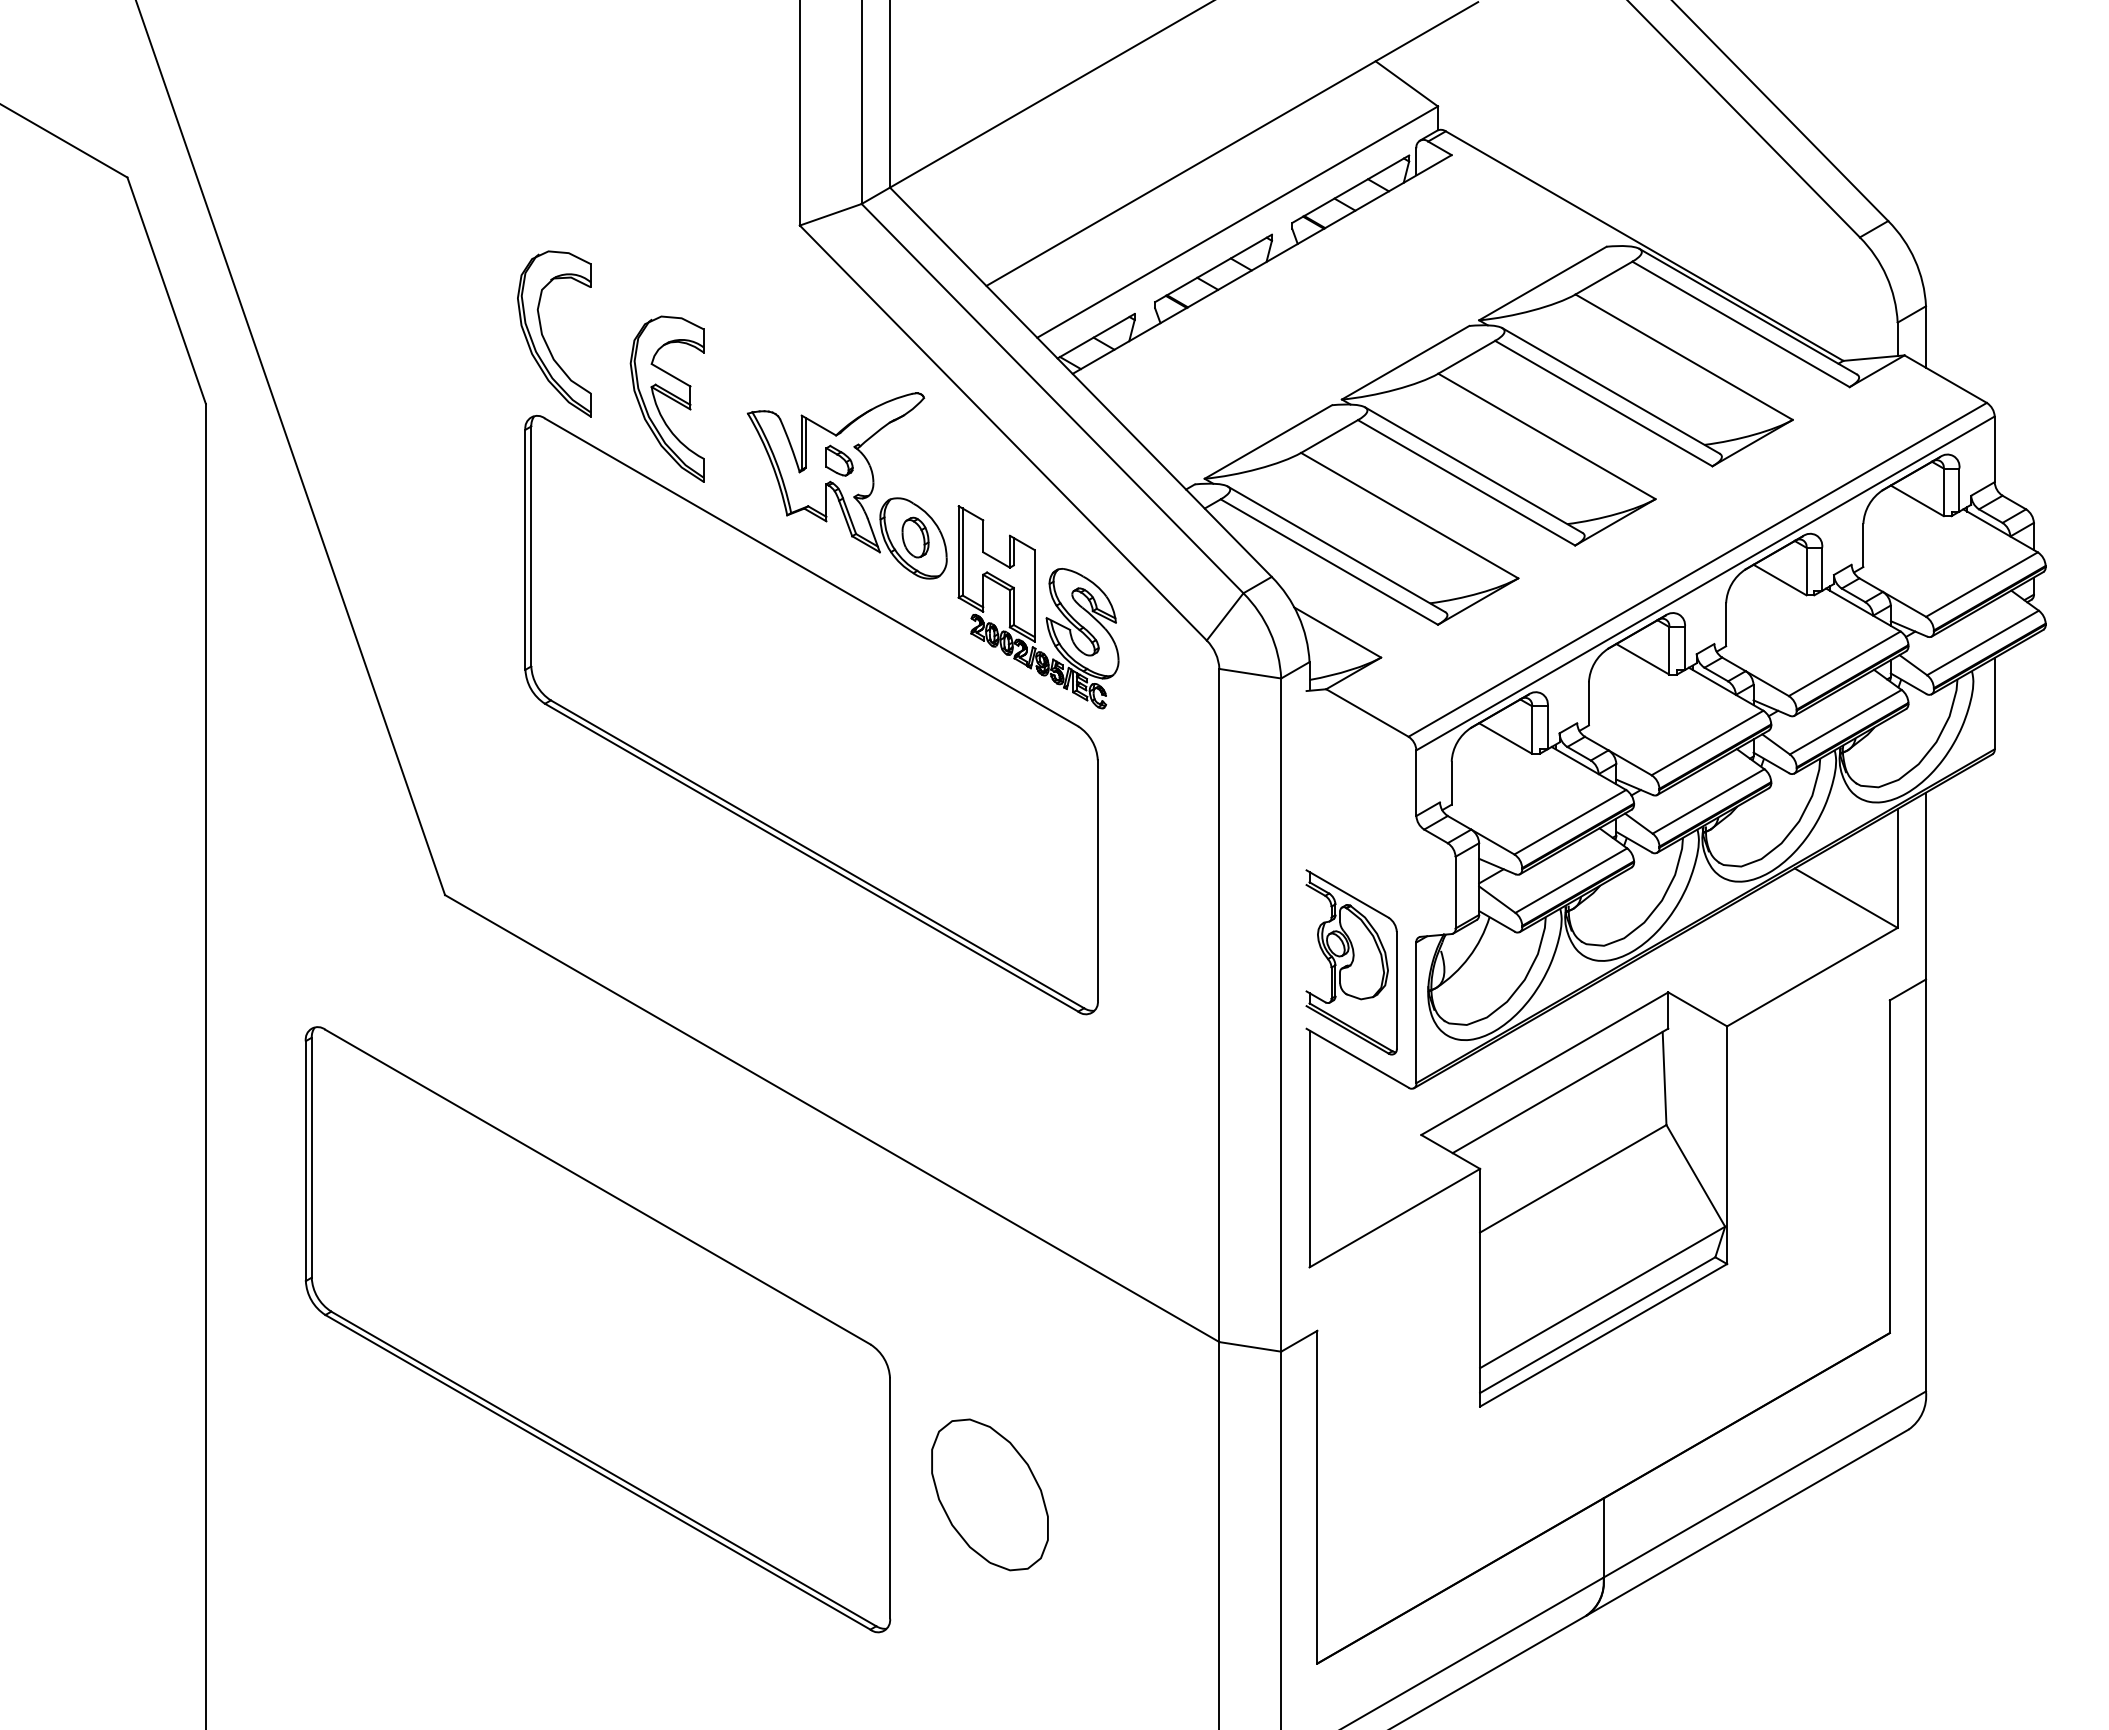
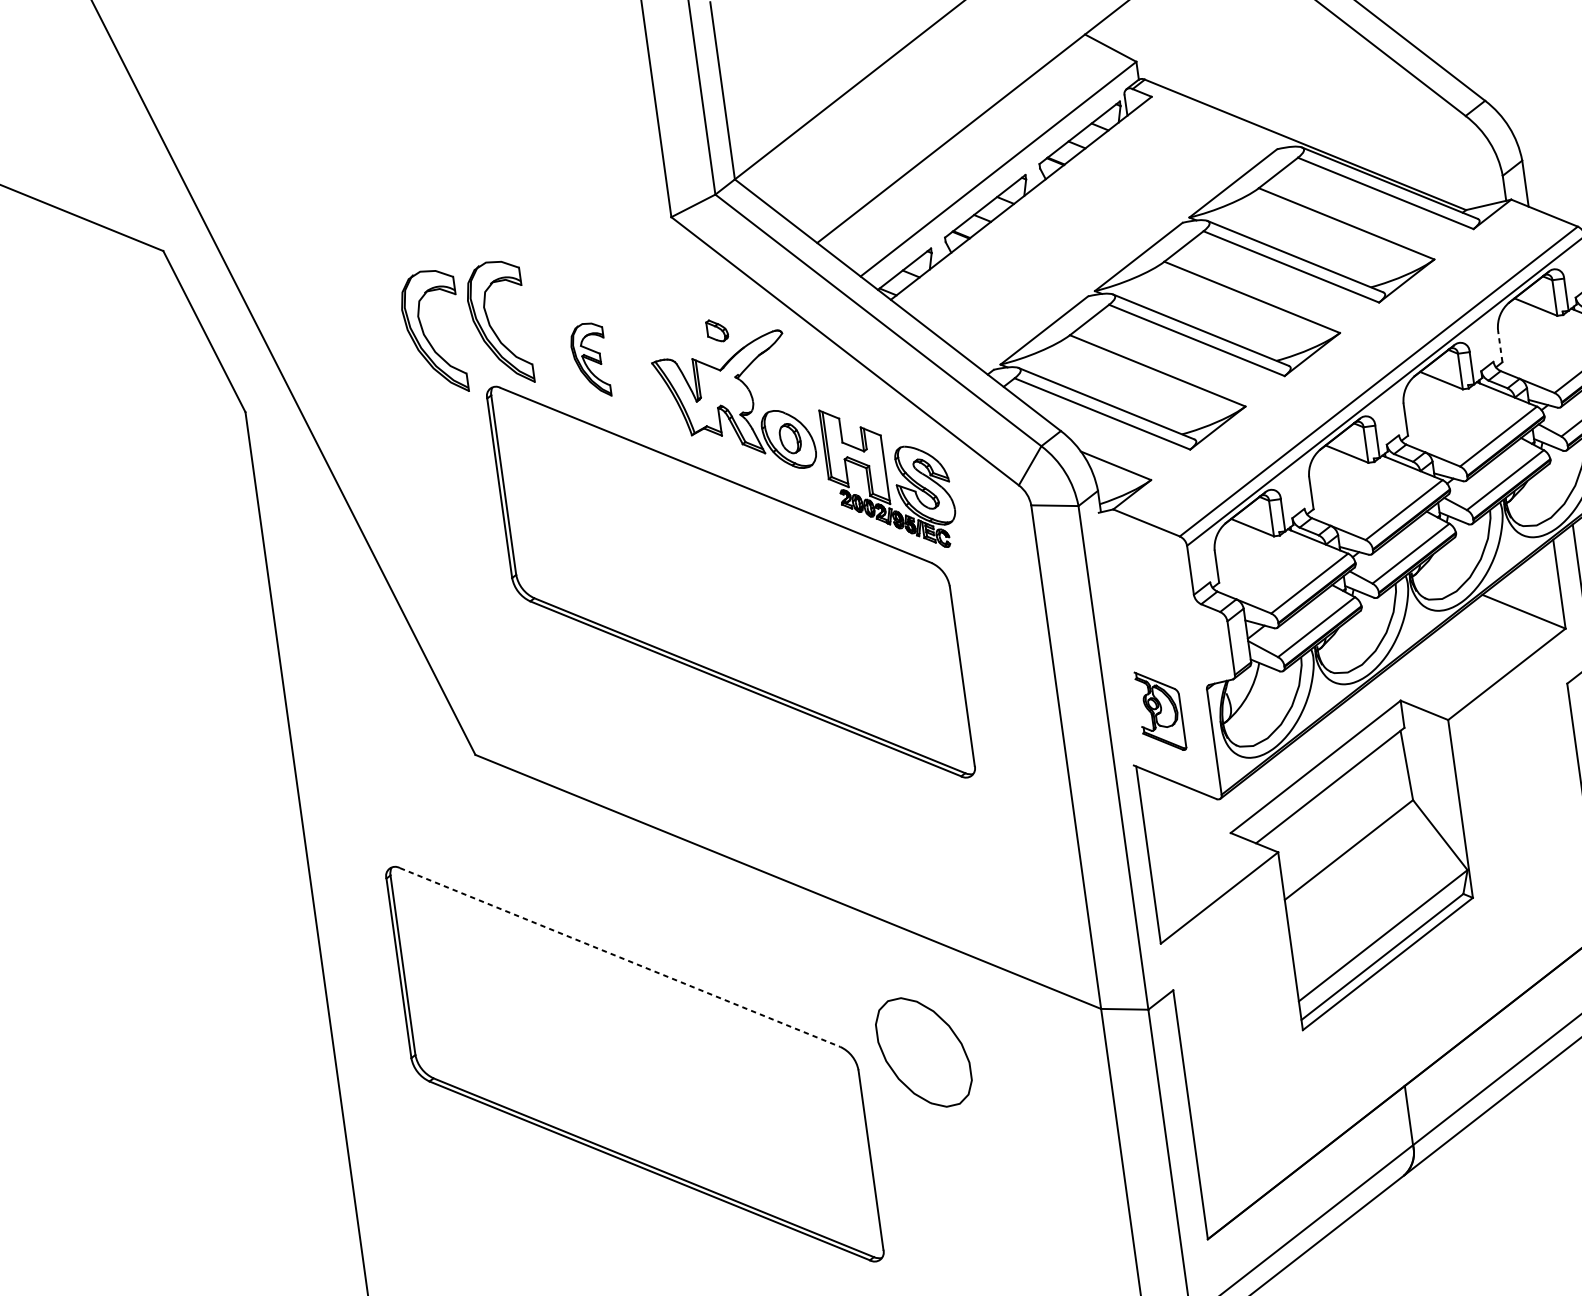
part: (456, 337) -> (426, 336), added
part: (666, 398) -> (589, 360), size x0.6
part: (839, 460) -> (717, 330), moved
line: (1863, 545) -> (1500, 346), solid -> dashed
part: (1351, 962) -> (1160, 711), size x0.6
line: (597, 1187) -> (619, 957), solid -> dashed
part: (989, 1494) -> (923, 1052), moved

